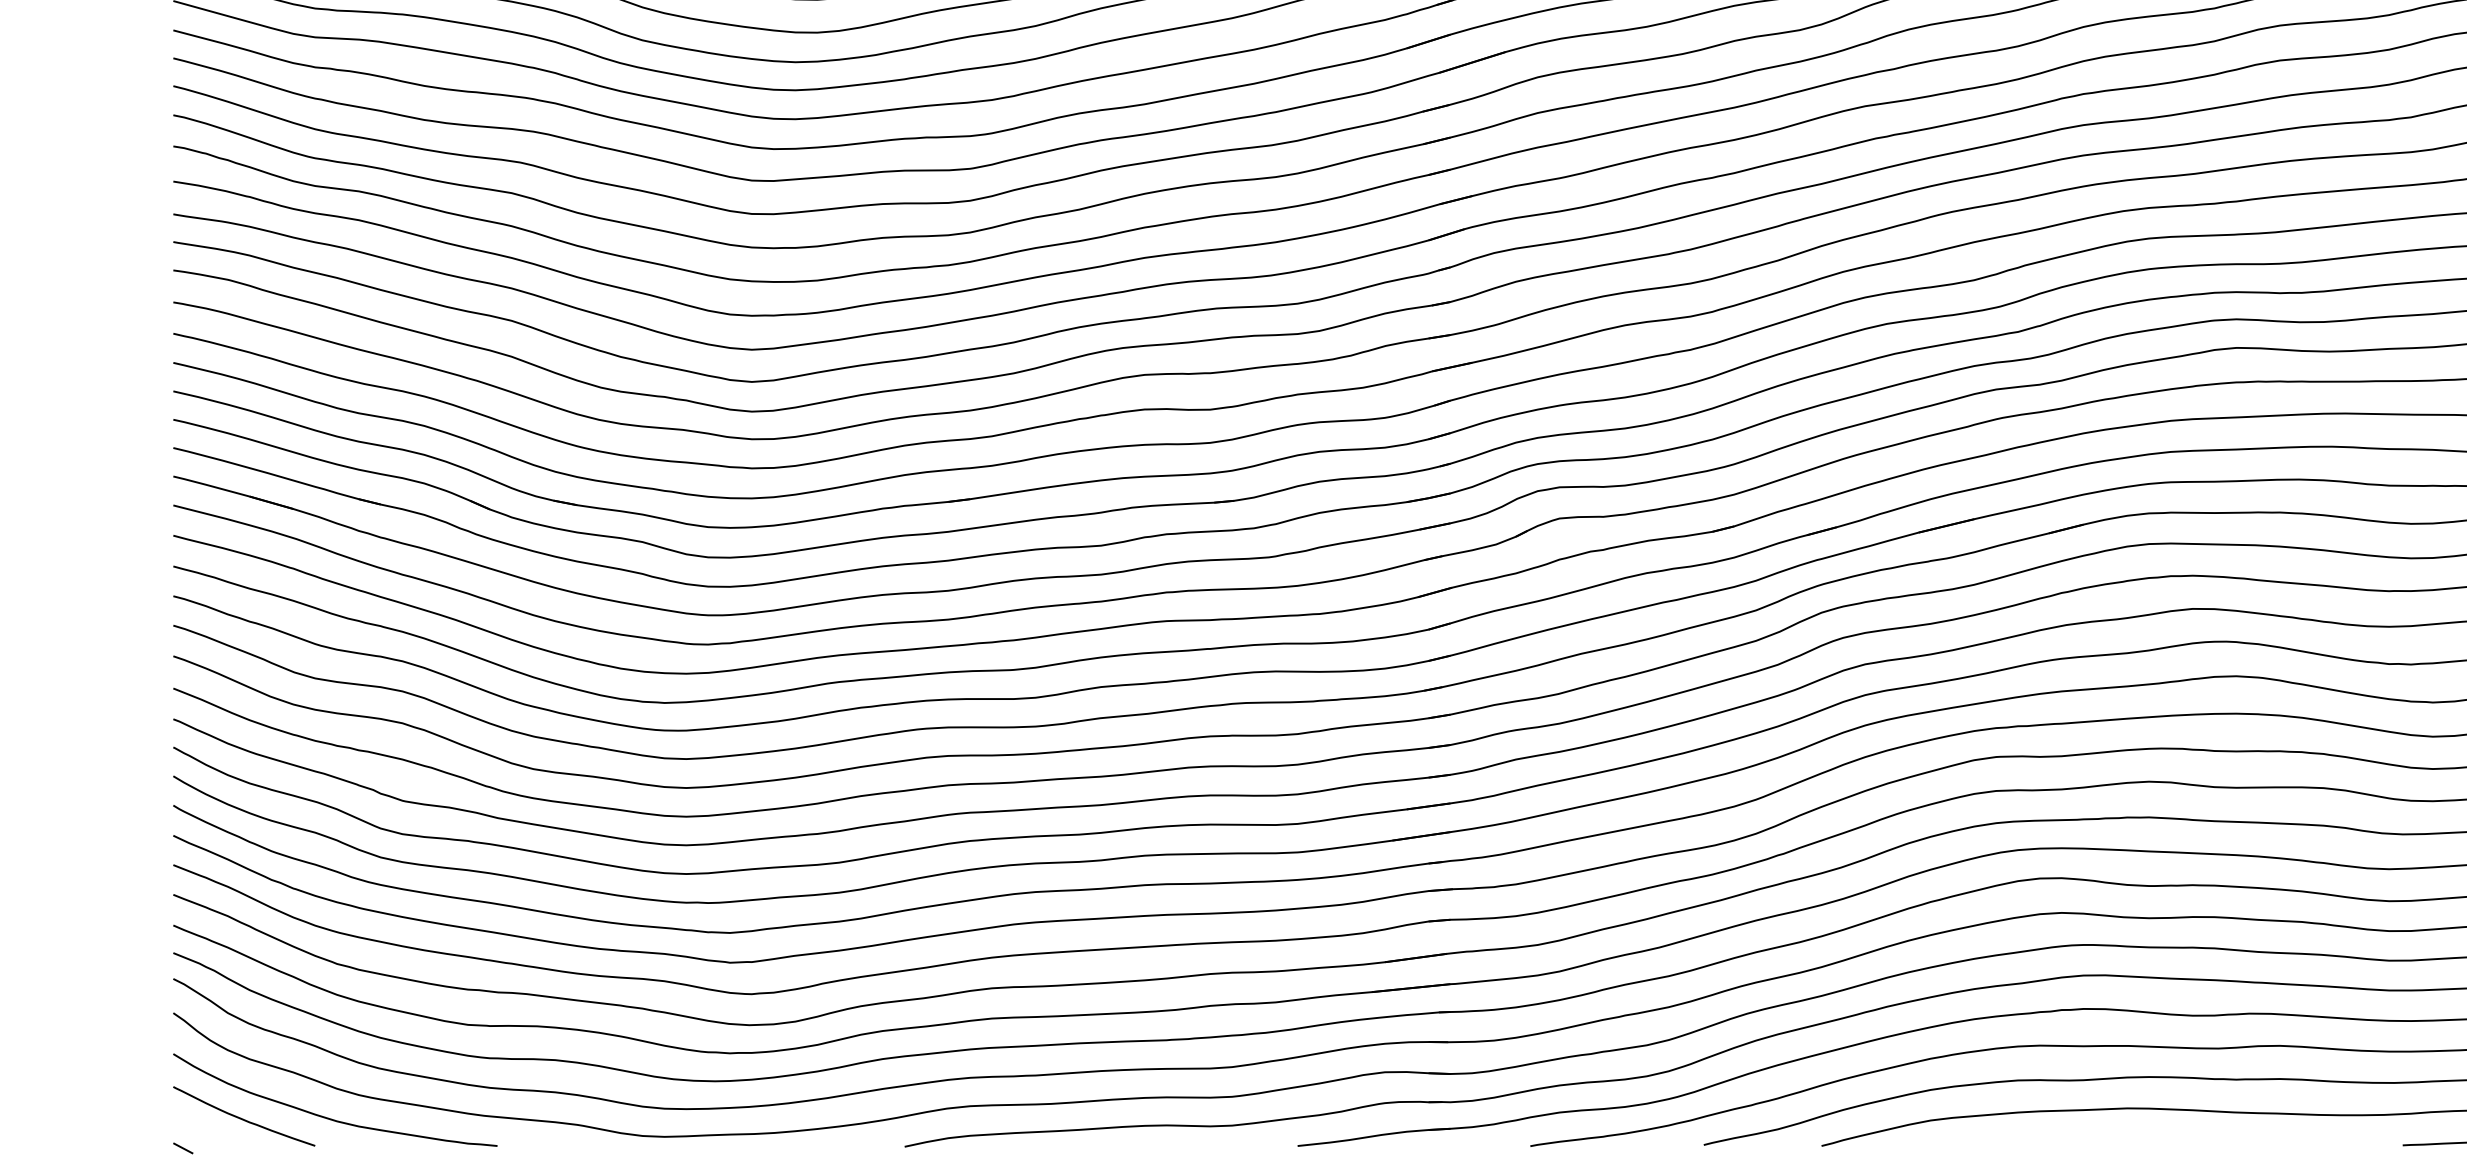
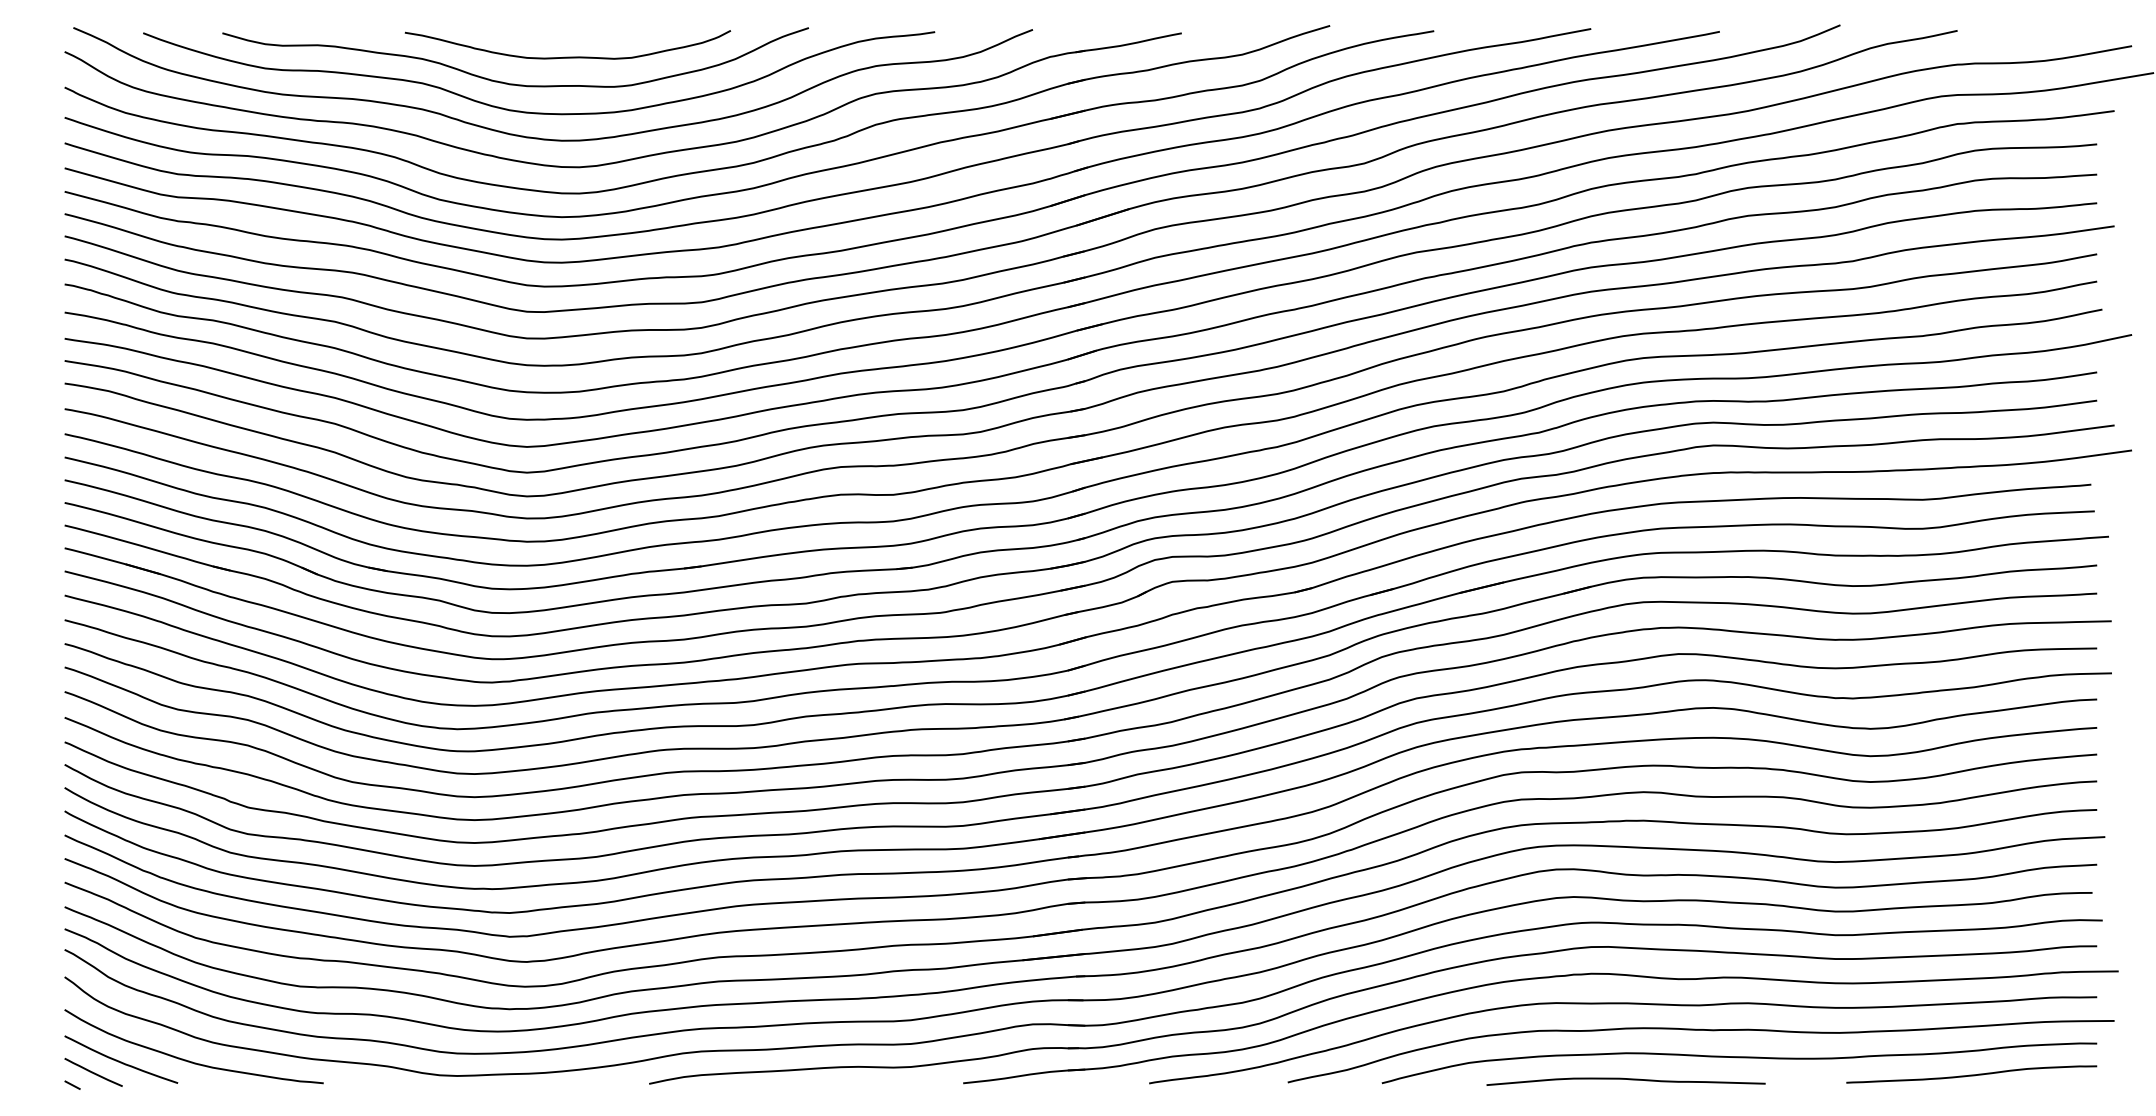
line: (209, 1132) -> (93, 1072), added
curve: (2126, 1141) -> (1625, 1079), added

